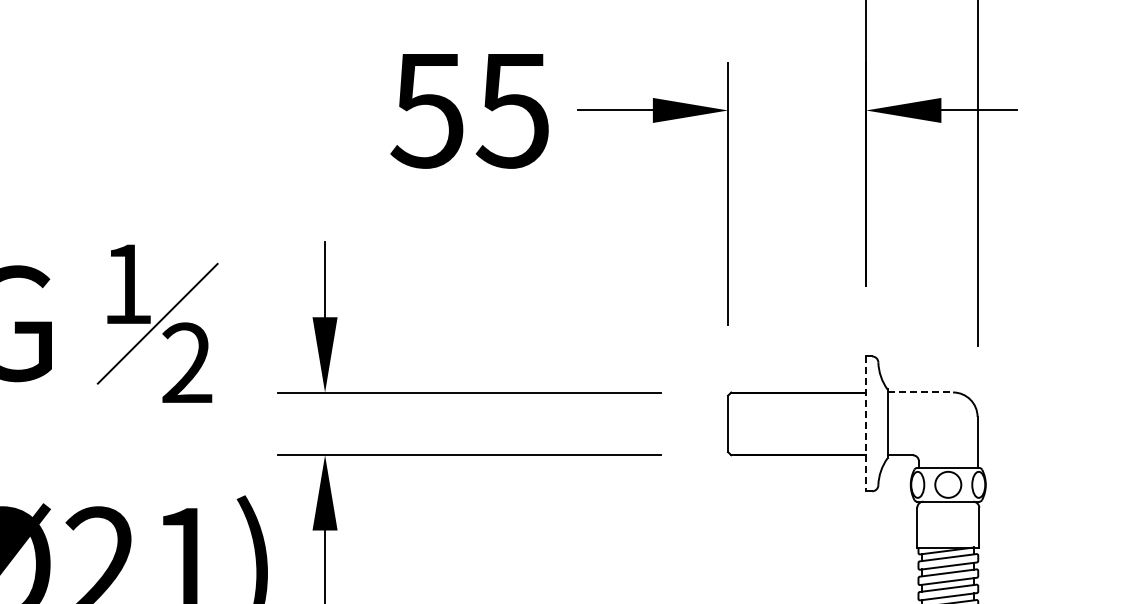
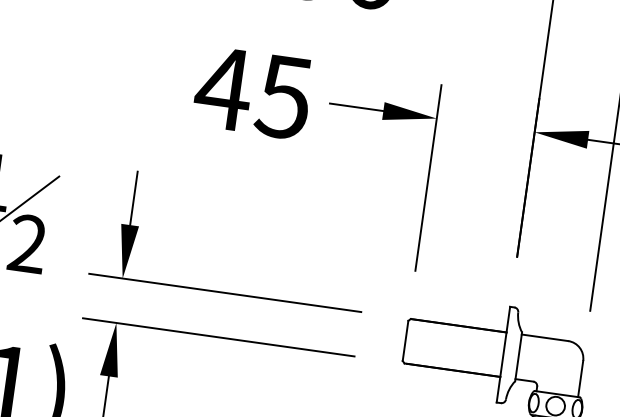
text: (427, 111) -> (223, 89), 55 -> 45
line: (920, 392) -> (545, 337), dashed -> solid
line: (866, 424) -> (503, 355), dashed -> solid

